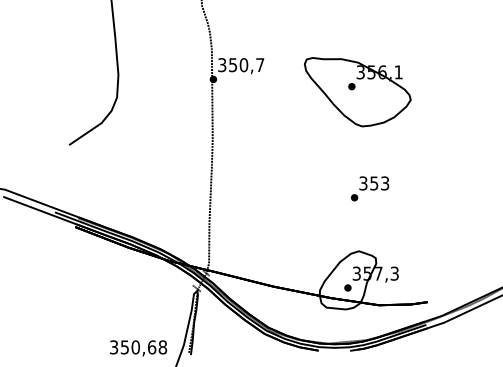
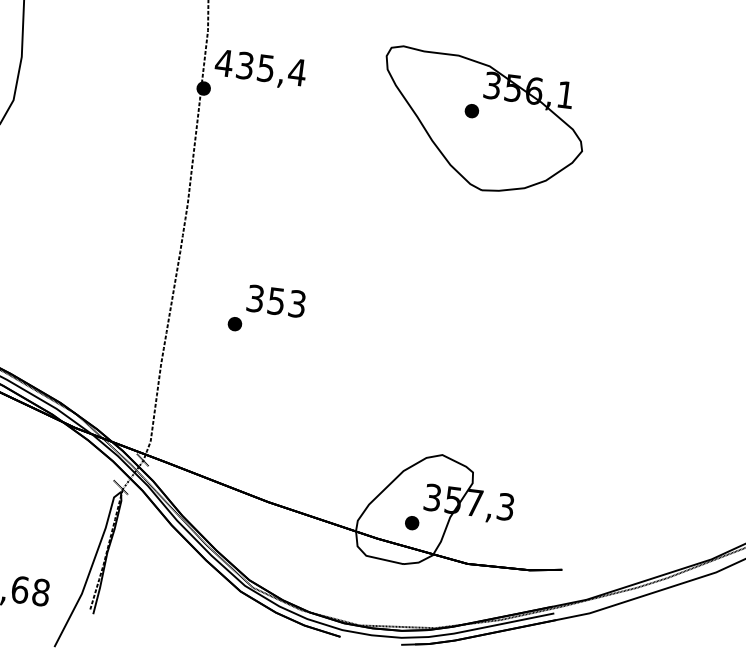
text: (240, 65) -> (259, 68), 350,7 -> 435,4
part: (357, 92) -> (481, 123), moved
text: (370, 188) -> (267, 310), moved

